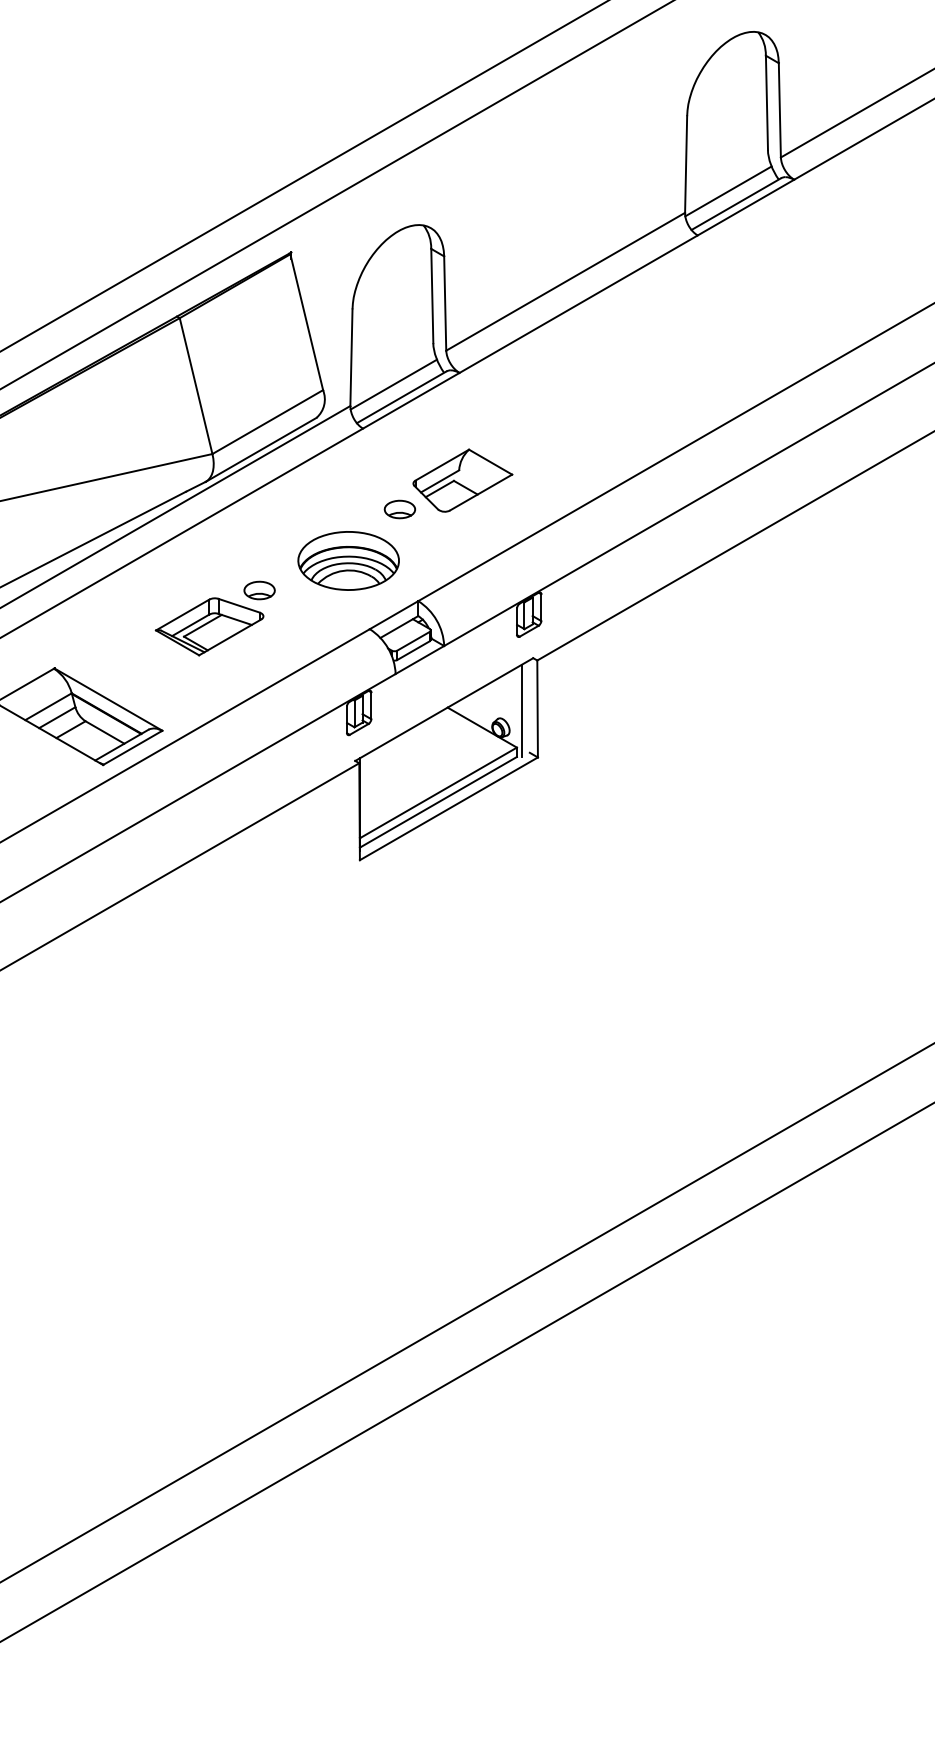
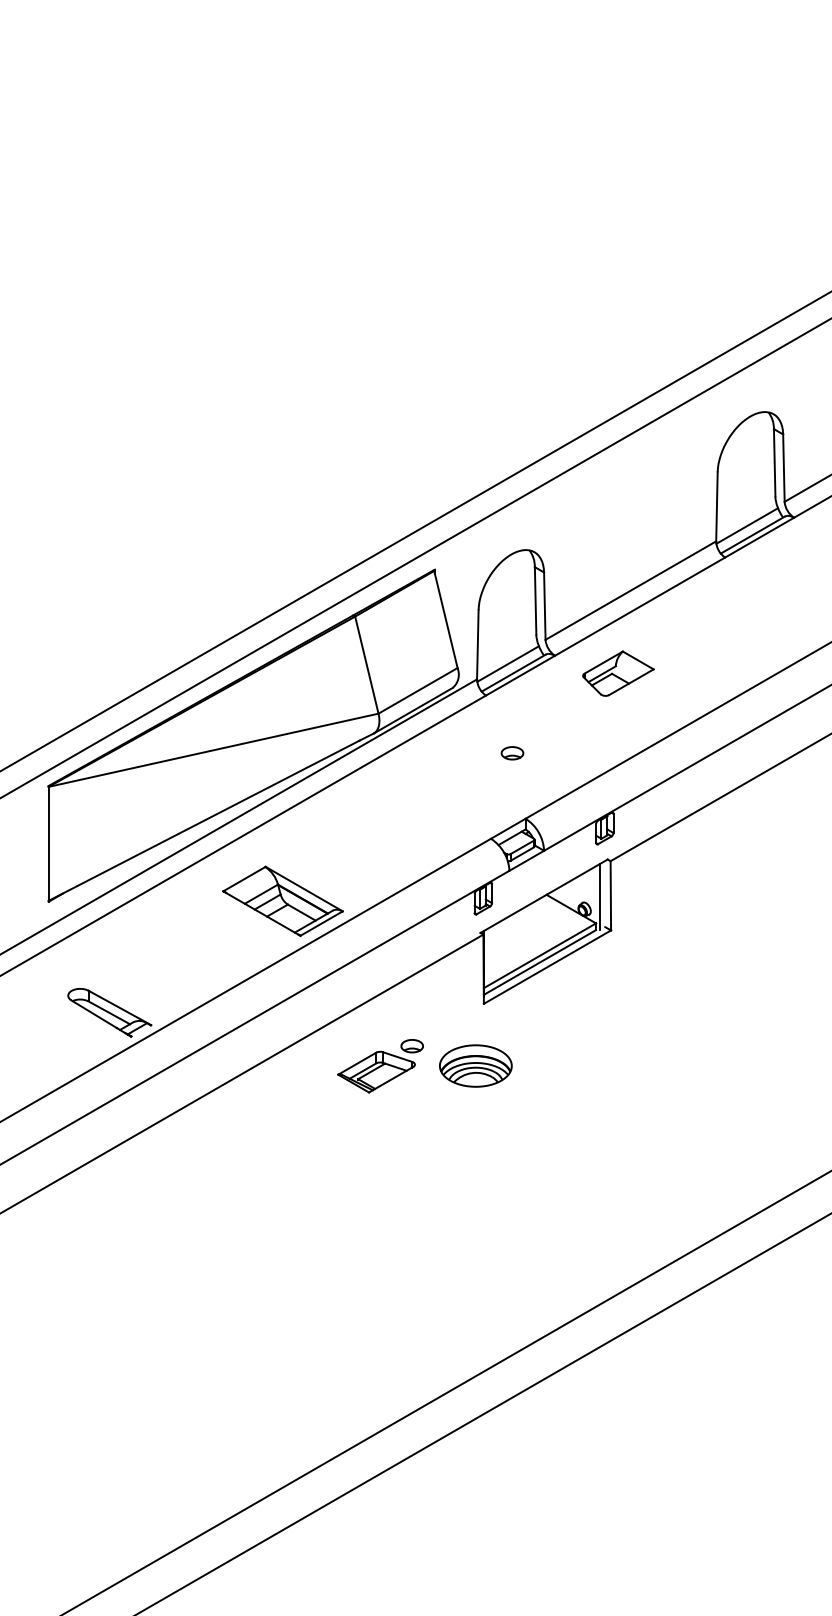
part: (462, 480) -> (618, 673), moved
part: (348, 560) -> (475, 1065), moved
part: (215, 618) -> (380, 1066), moved

